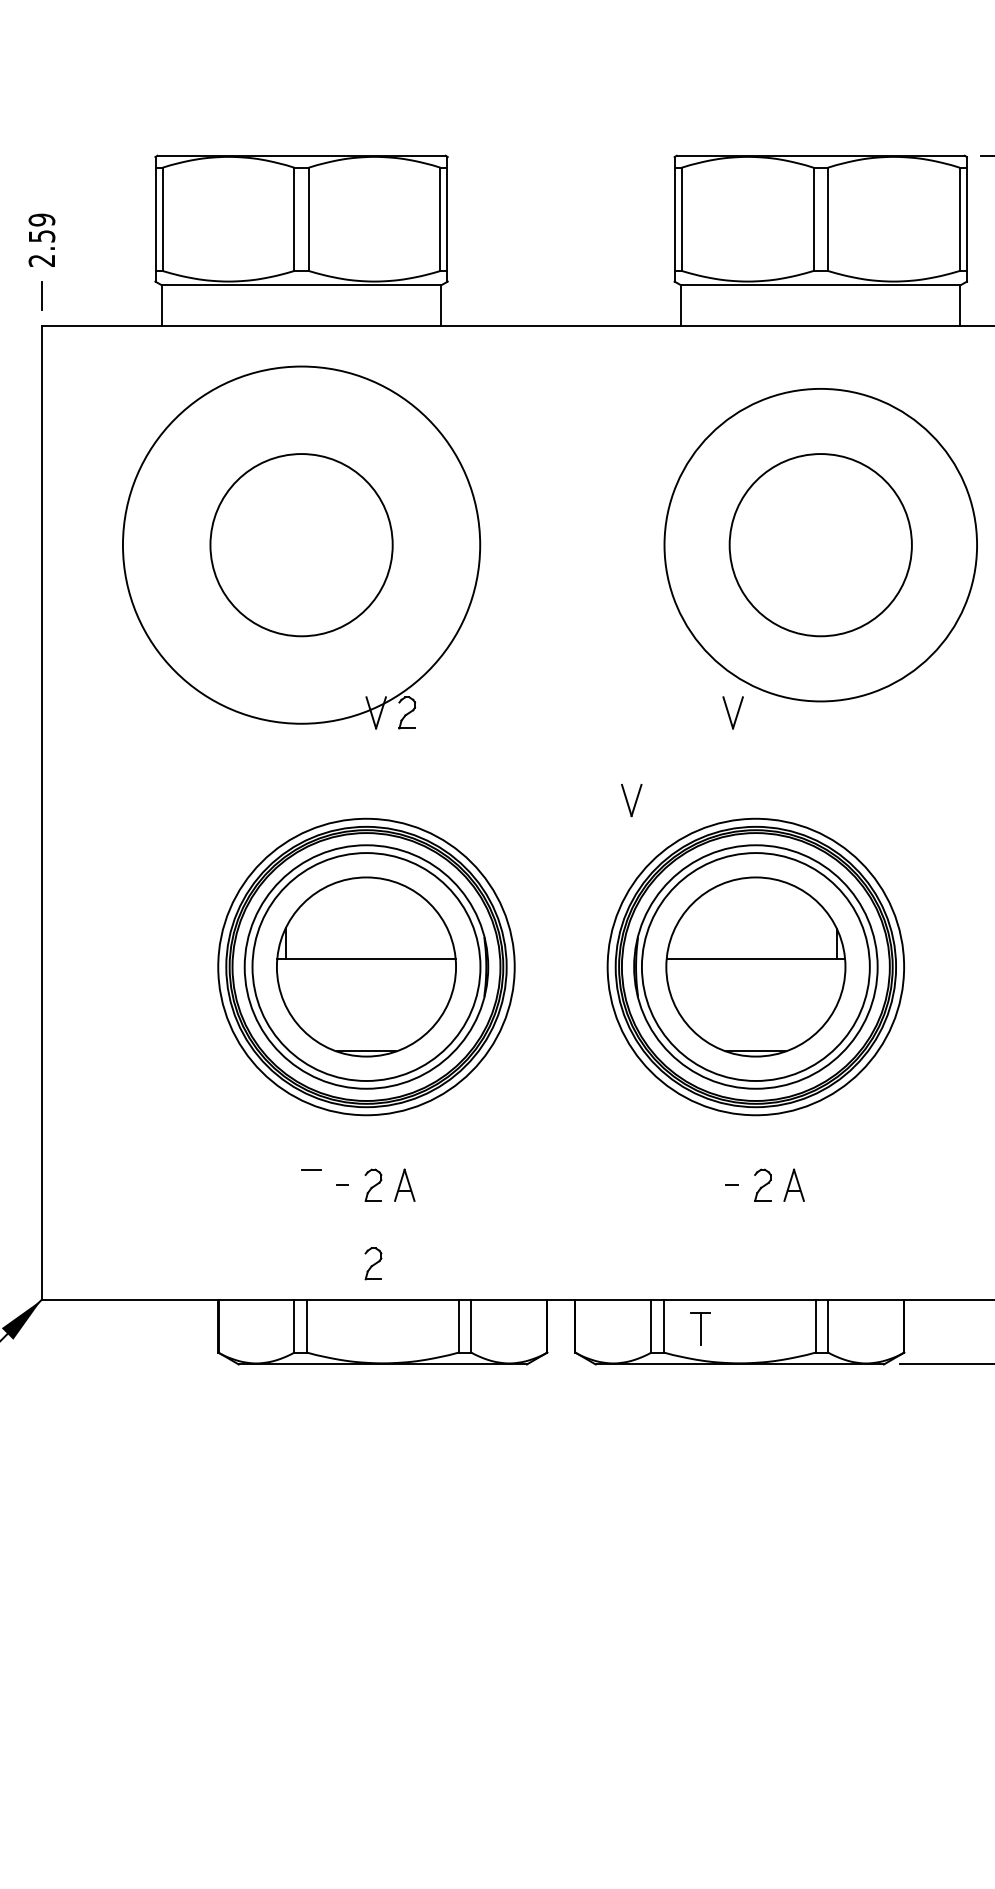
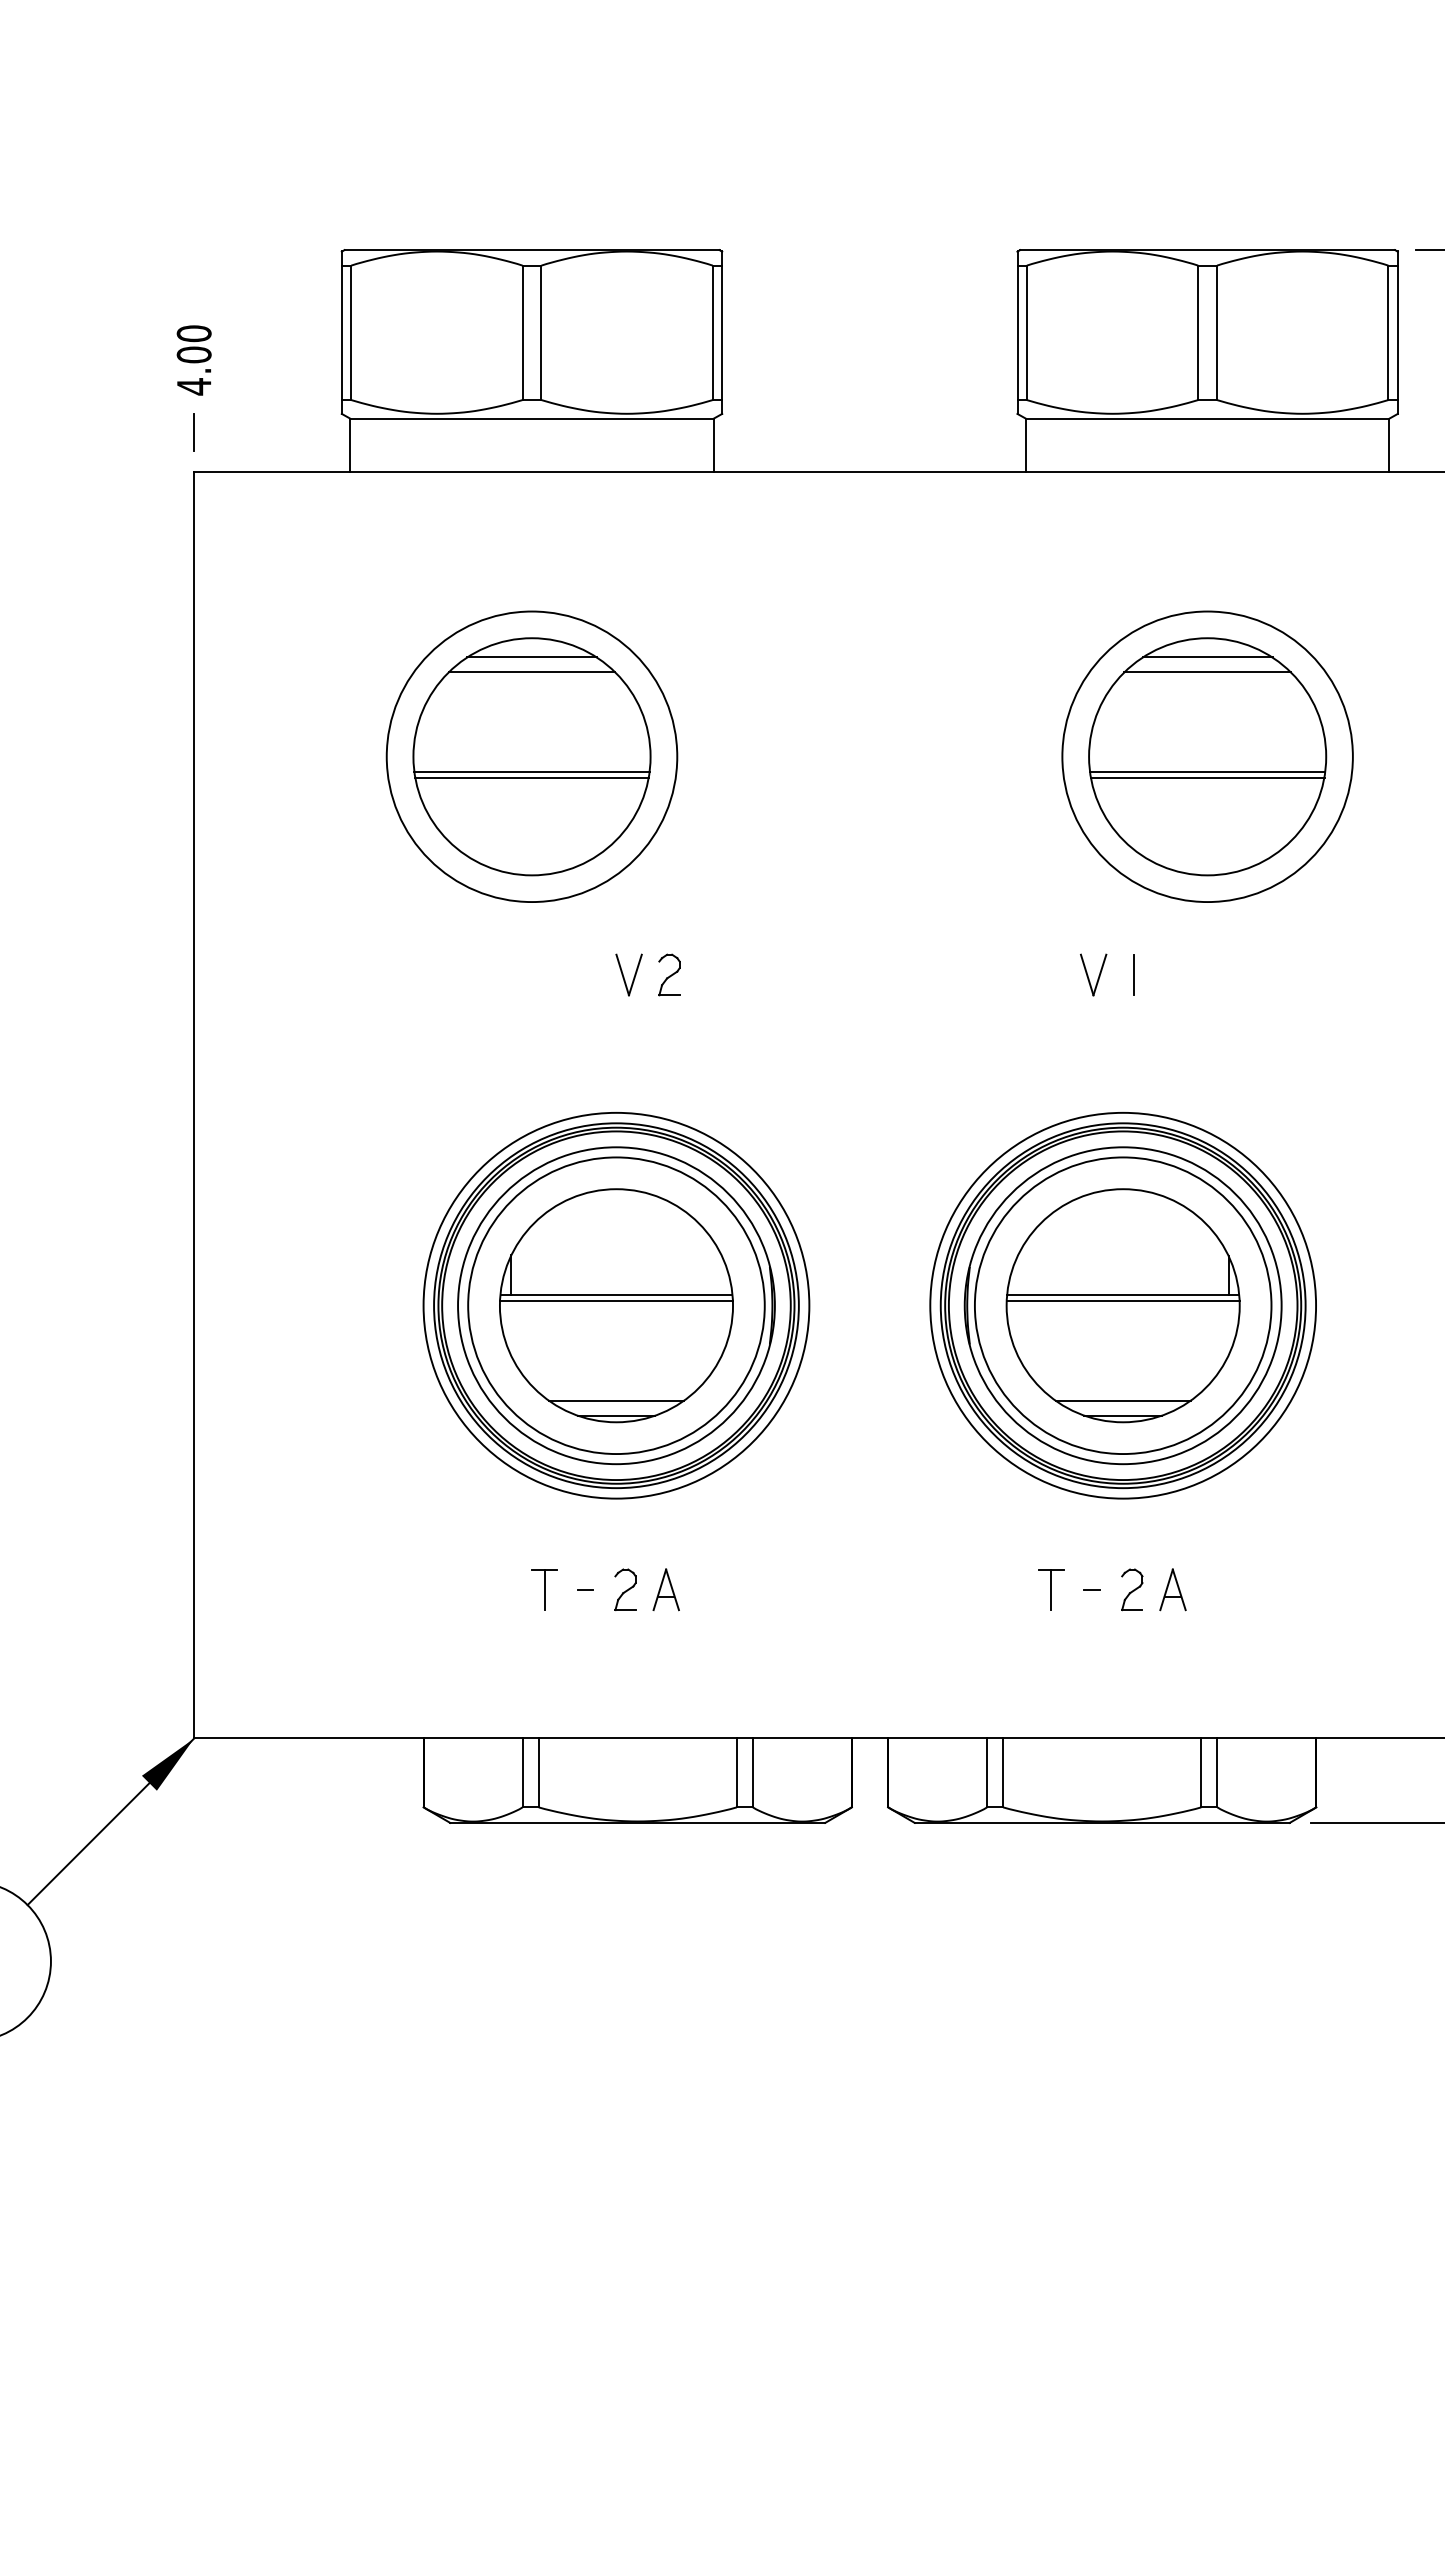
text: (41, 240) -> (193, 360), 2.59 -> 4.00
line: (301, 468) -> (531, 657), added
line: (820, 468) -> (1207, 657), added
line: (301, 480) -> (531, 672), added
line: (820, 480) -> (1207, 672), added
circle: (301, 544) -> (531, 756), size x0.62
circle: (820, 544) -> (1207, 756), size x0.71
line: (301, 557) -> (531, 772), added
line: (820, 557) -> (1207, 772), added
line: (301, 561) -> (531, 777), added
line: (820, 561) -> (1207, 777), added
line: (764, 712) -> (1134, 974), added
part: (631, 800) -> (961, 1088), removed
line: (366, 962) -> (616, 1300), added
line: (755, 962) -> (1122, 1300), added
line: (366, 1039) -> (616, 1400), added
line: (755, 1039) -> (1122, 1400), added
line: (311, 1185) -> (544, 1589), added
part: (373, 1263) -> (625, 1691), removed
part: (700, 1328) -> (1051, 1589), moved

